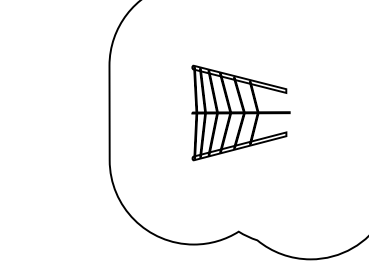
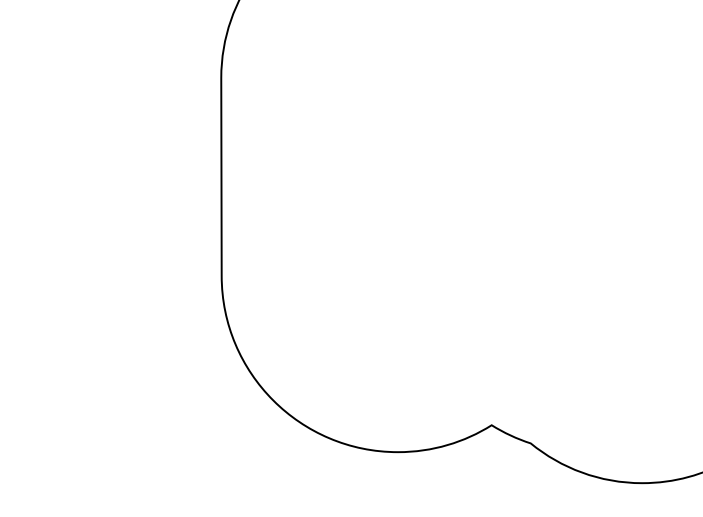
part: (240, 112) -> (495, 175), removed

